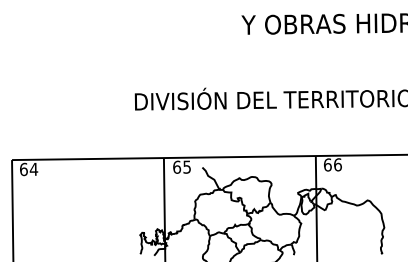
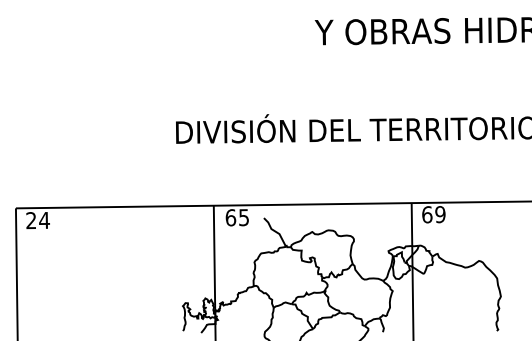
text: (337, 164) -> (440, 214), 66 -> 69
text: (23, 169) -> (31, 220), 64 -> 24

